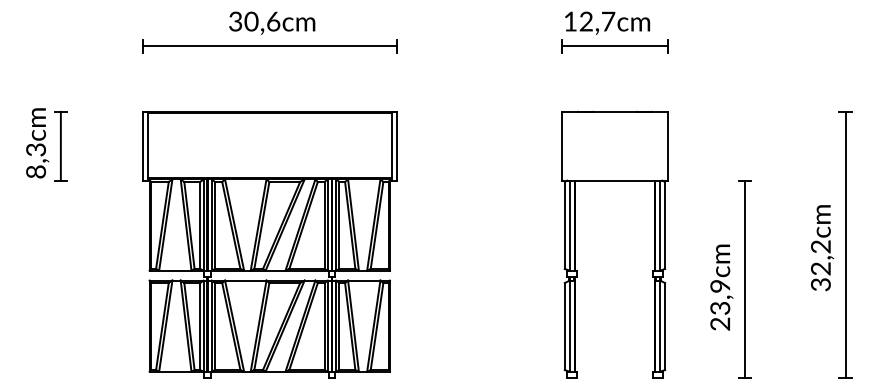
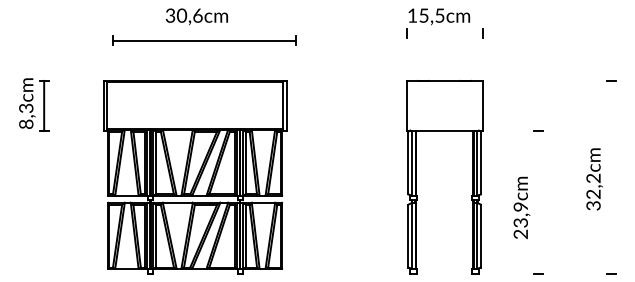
text: (596, 21) -> (431, 15), 12,7cm -> 15,5cm
part: (270, 46) -> (204, 40), moved
line: (614, 46) -> (444, 33), removed
line: (845, 244) -> (611, 176), removed
line: (744, 278) -> (538, 201), removed

